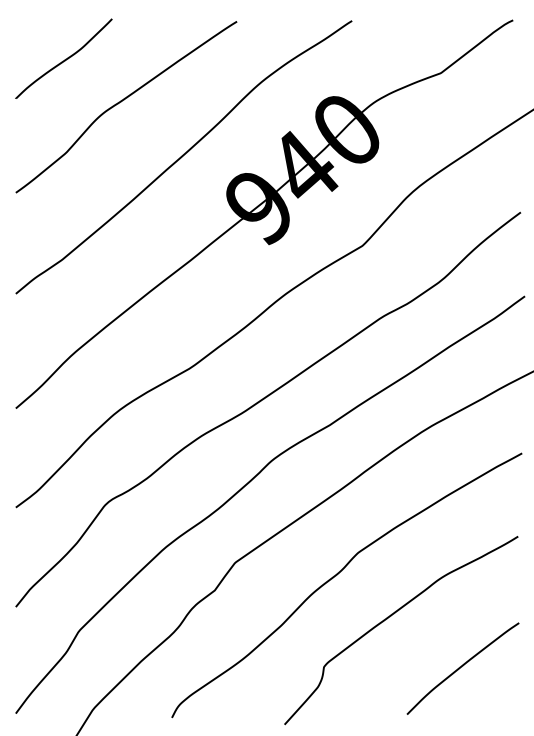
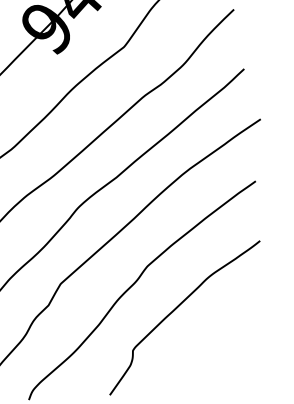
curve: (461, 667) -> (231, 339), removed

